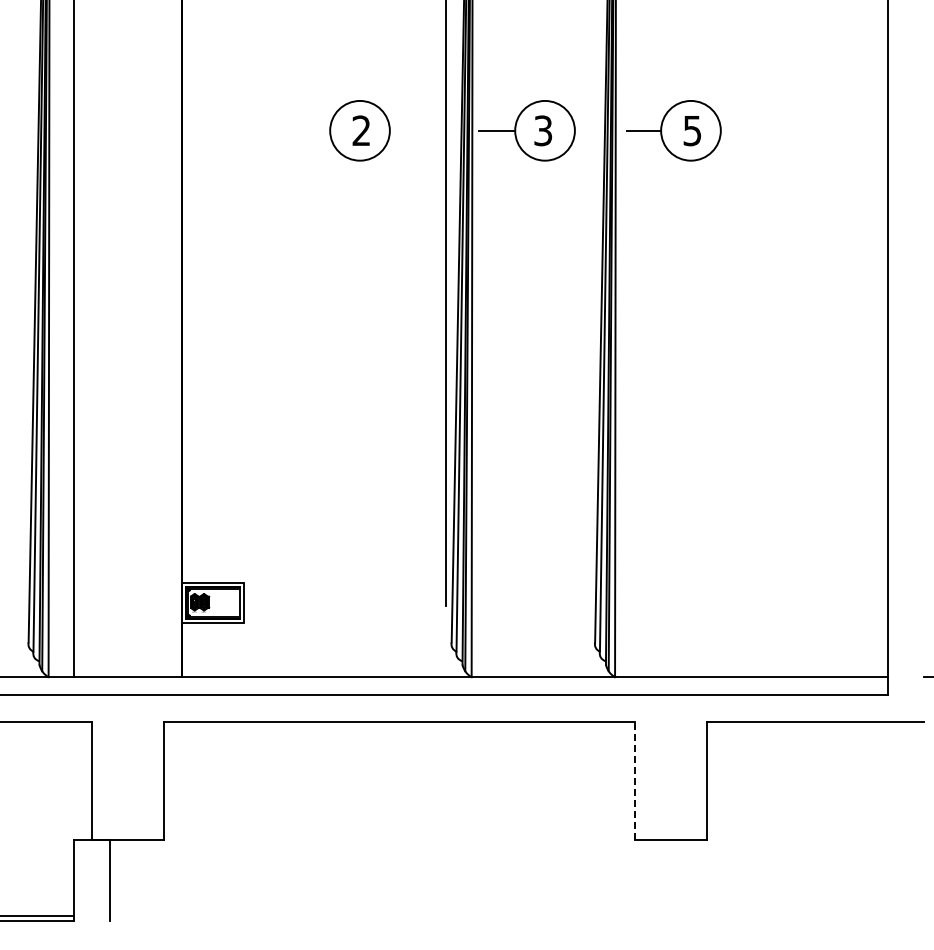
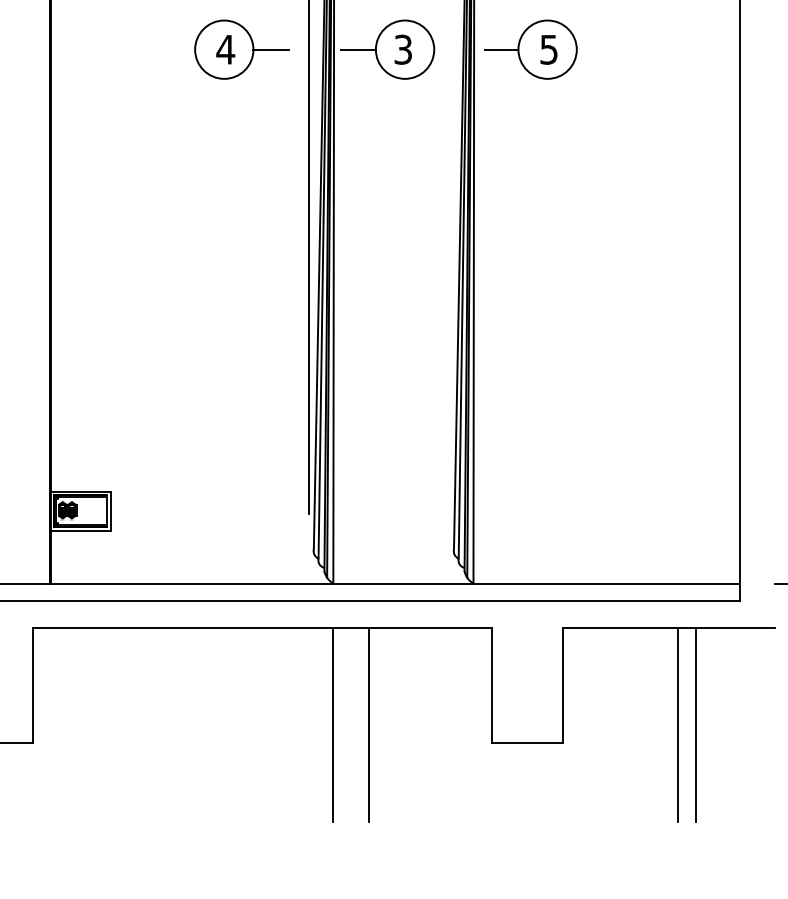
text: (361, 130) -> (225, 49), 2 -> 4
line: (407, 130) -> (270, 49), added
line: (634, 781) -> (492, 685), dashed -> solid
line: (471, 821) -> (333, 724), added
line: (507, 821) -> (368, 724), added
line: (824, 821) -> (678, 724), added
line: (842, 821) -> (695, 724), added

